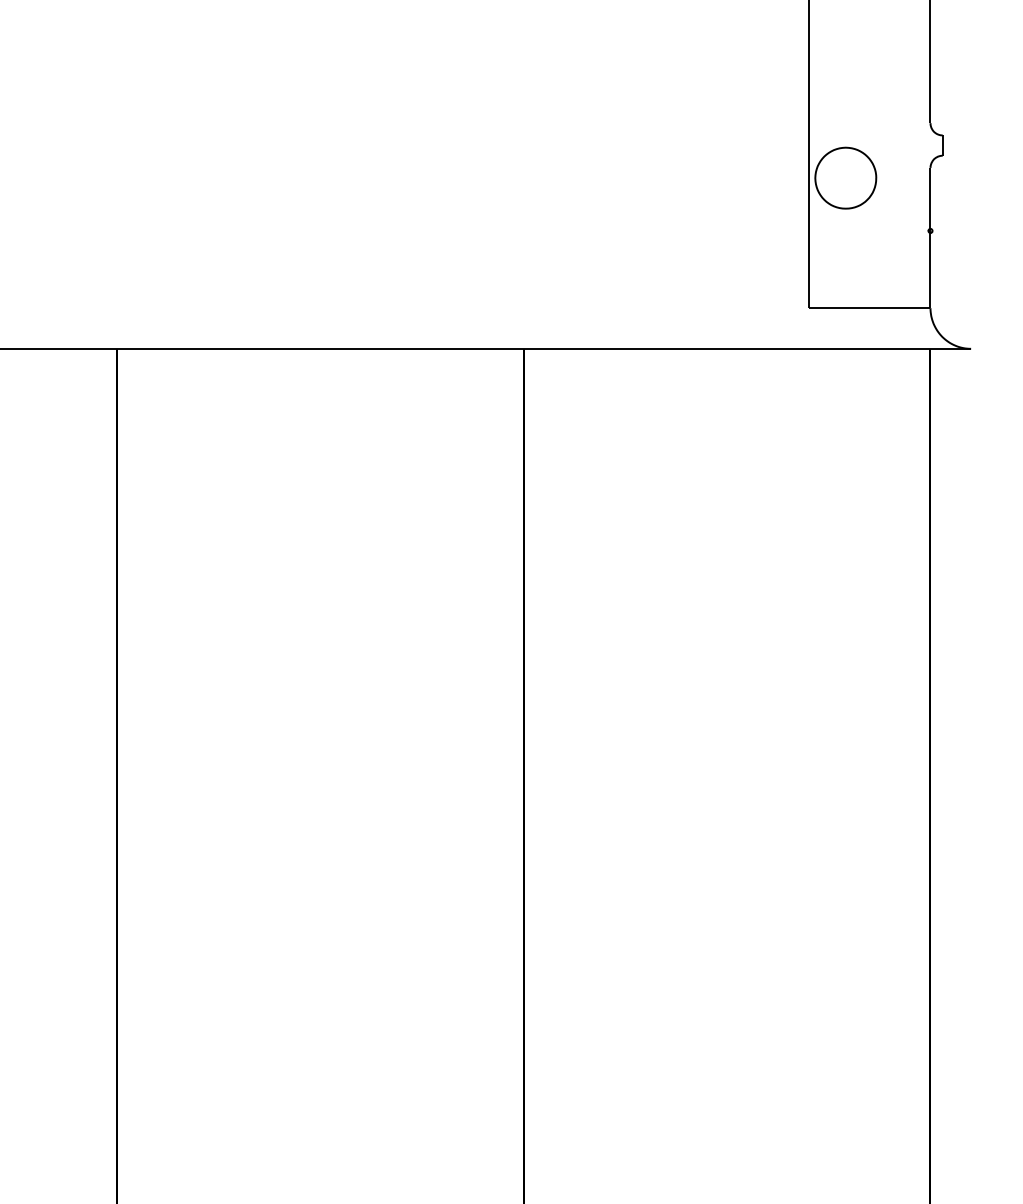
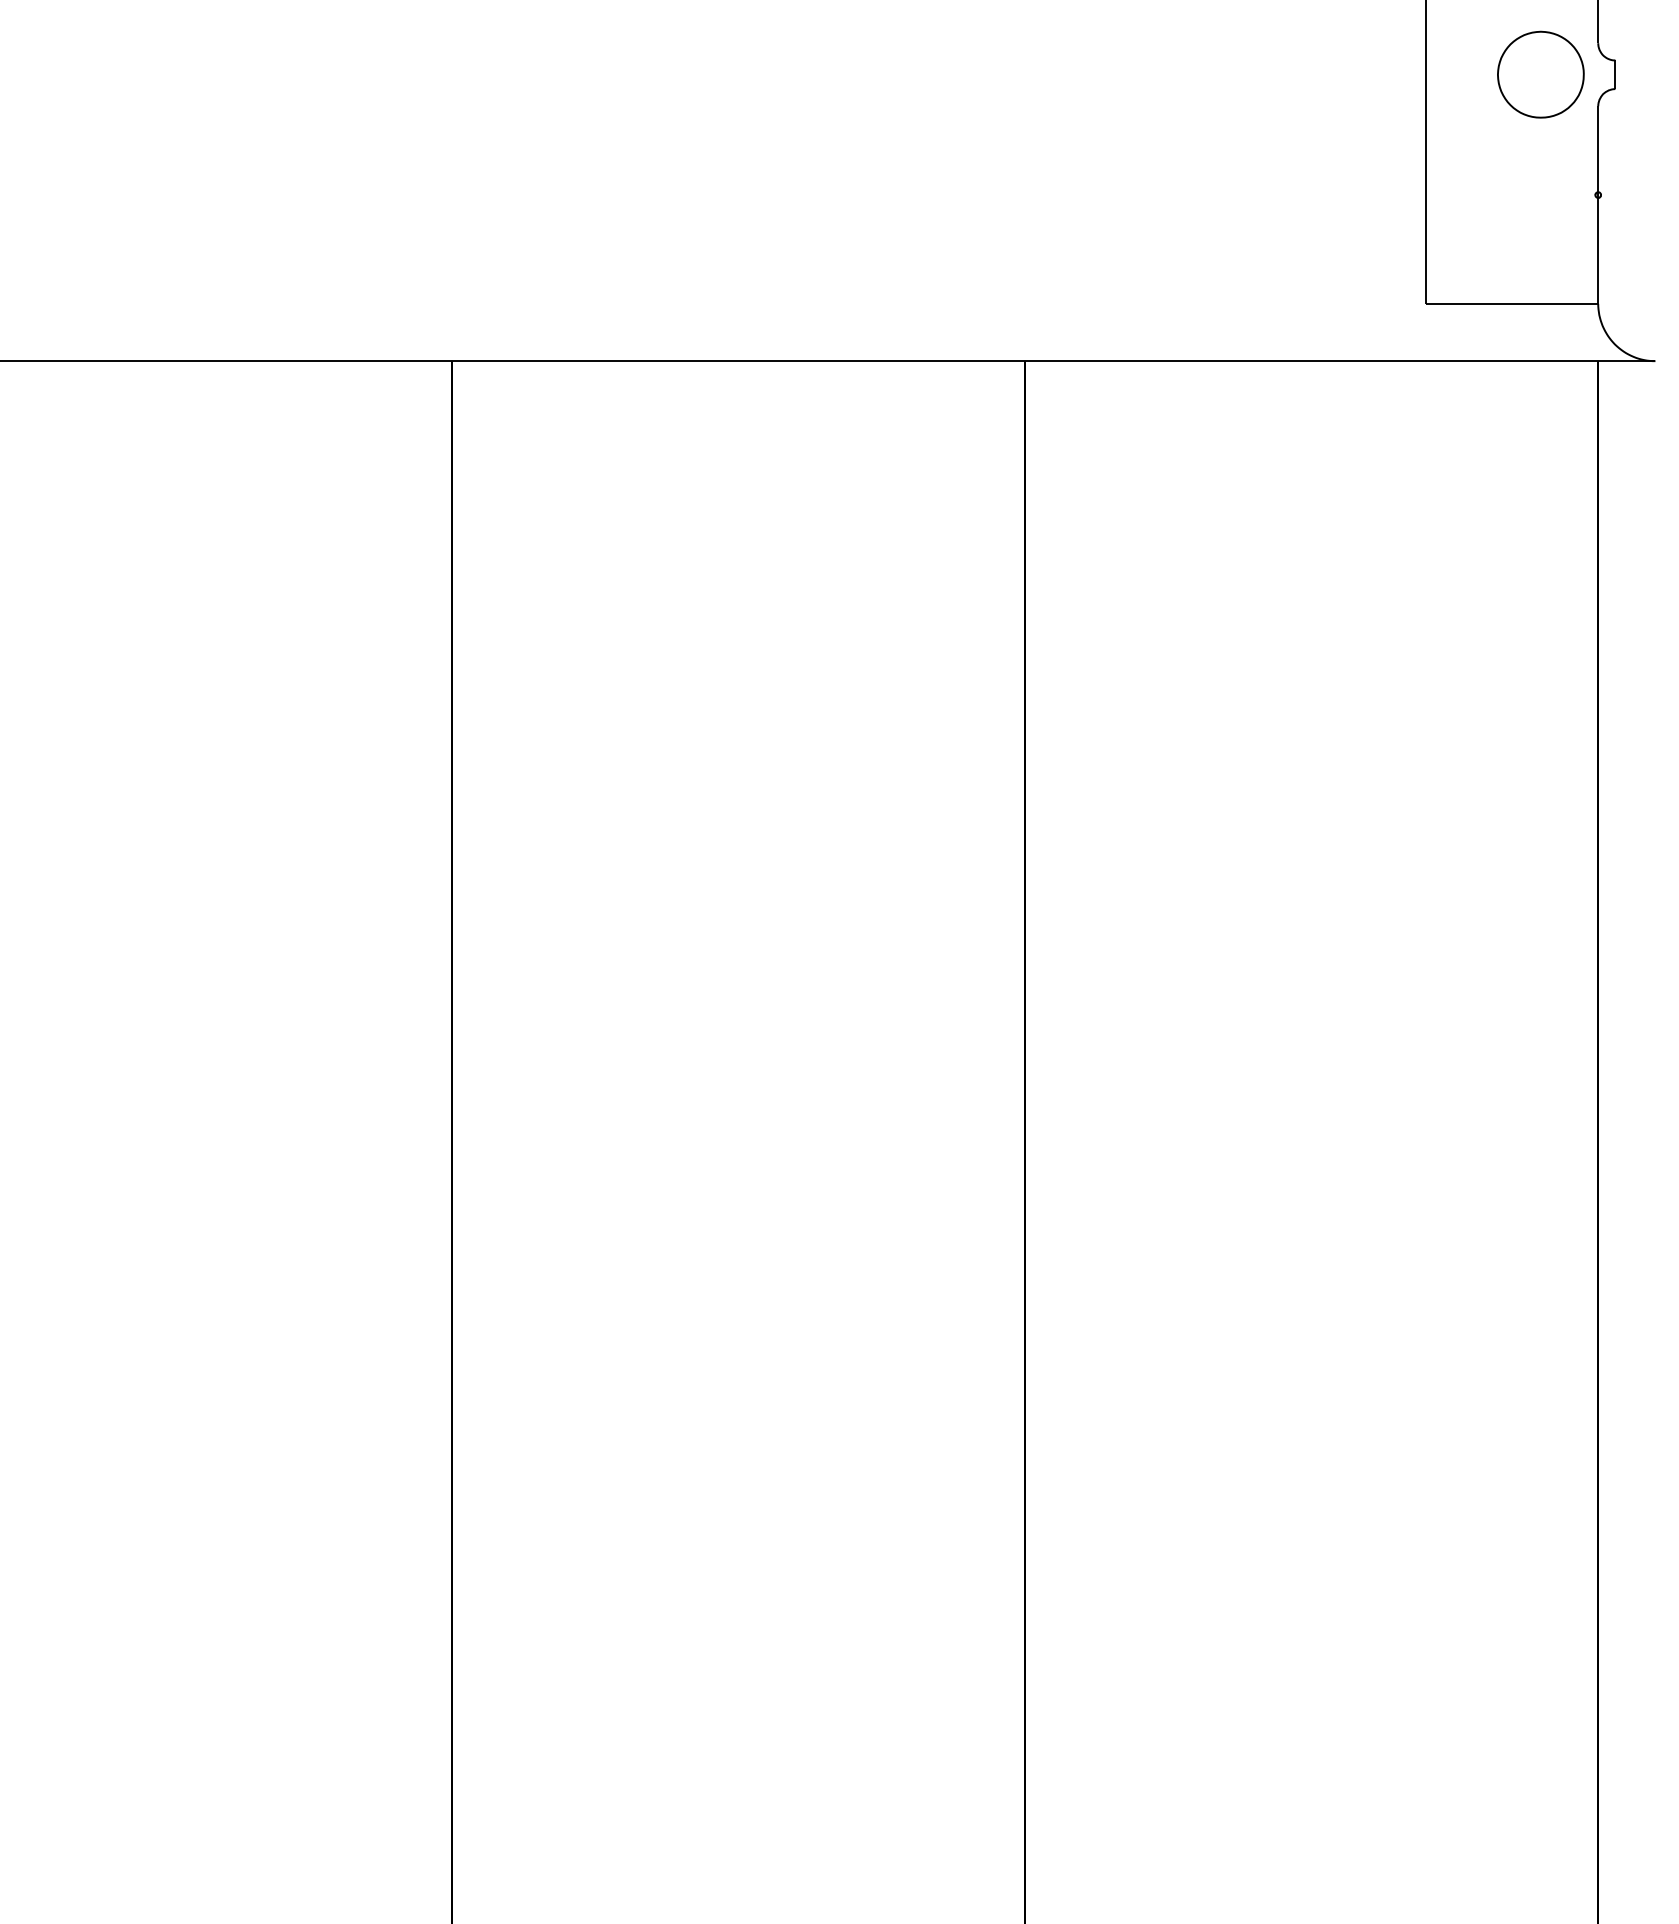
curve: (823, 158) -> (1509, 47), moved

